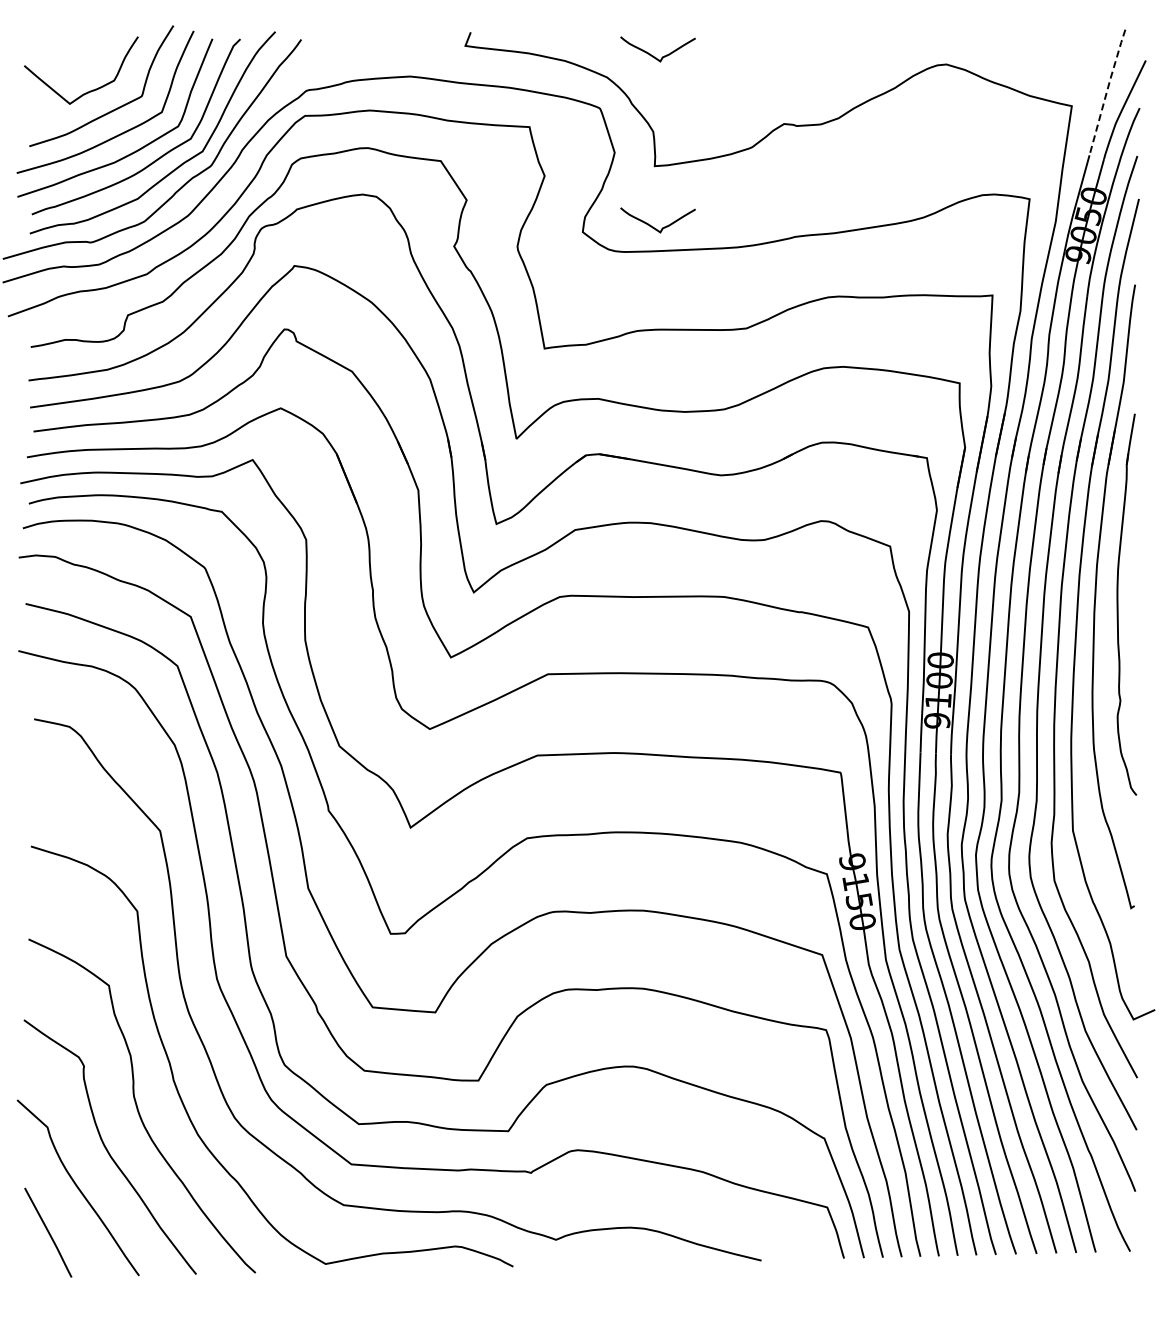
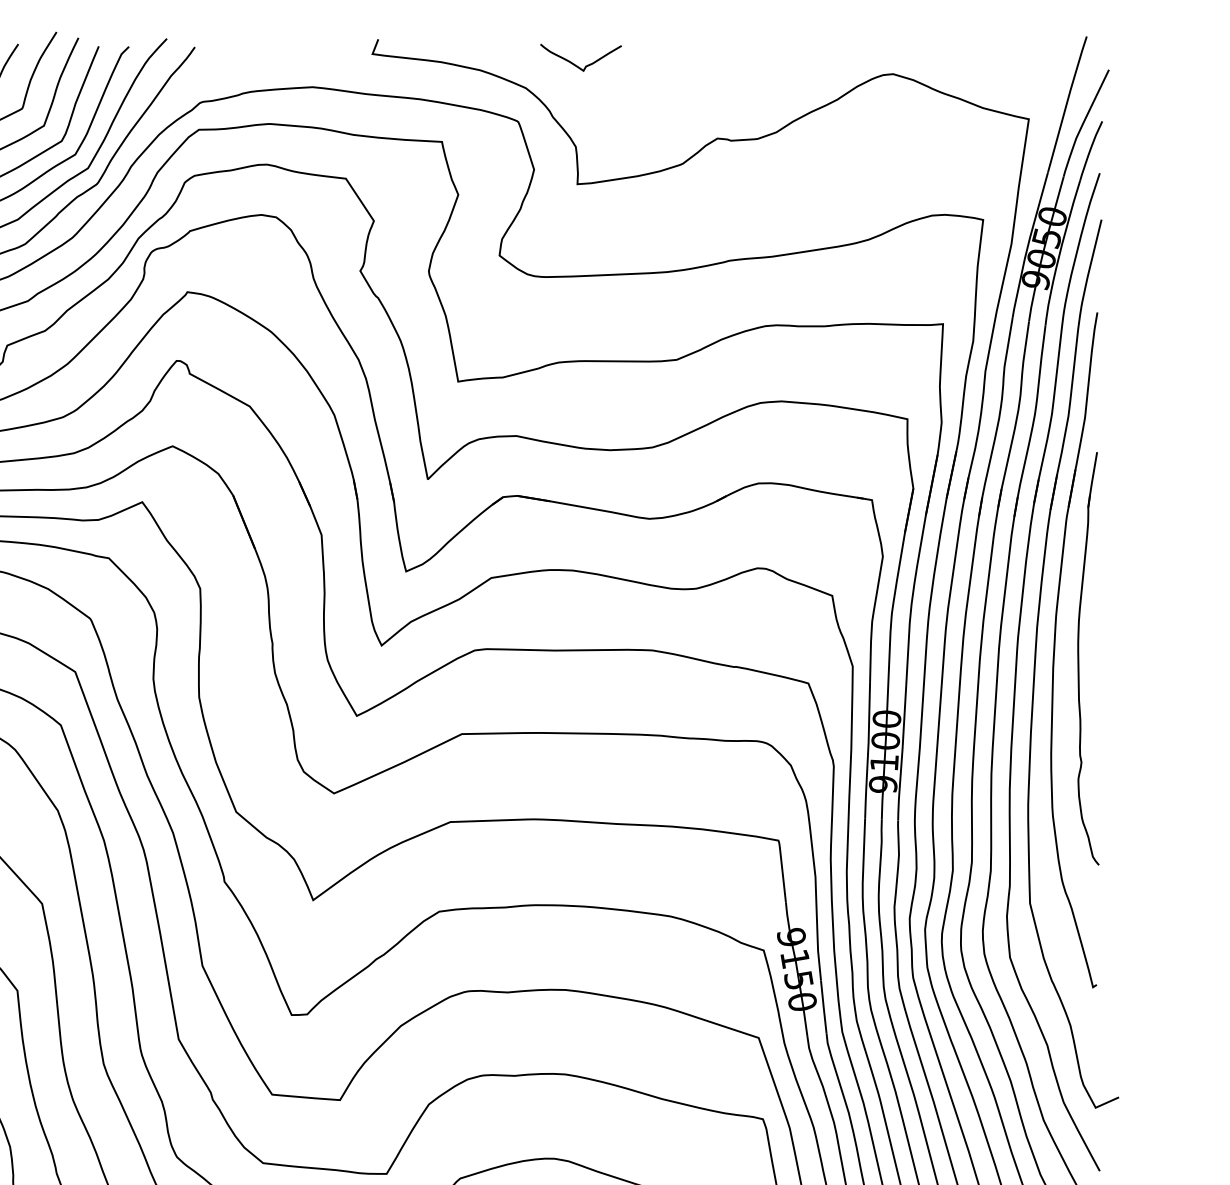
line: (1107, 91) -> (1067, 103), dashed -> solid
curve: (653, 226) -> (576, 249), removed

